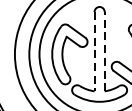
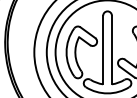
line: (104, 51) -> (111, 49), dashed -> solid
line: (94, 52) -> (103, 50), dashed -> solid

